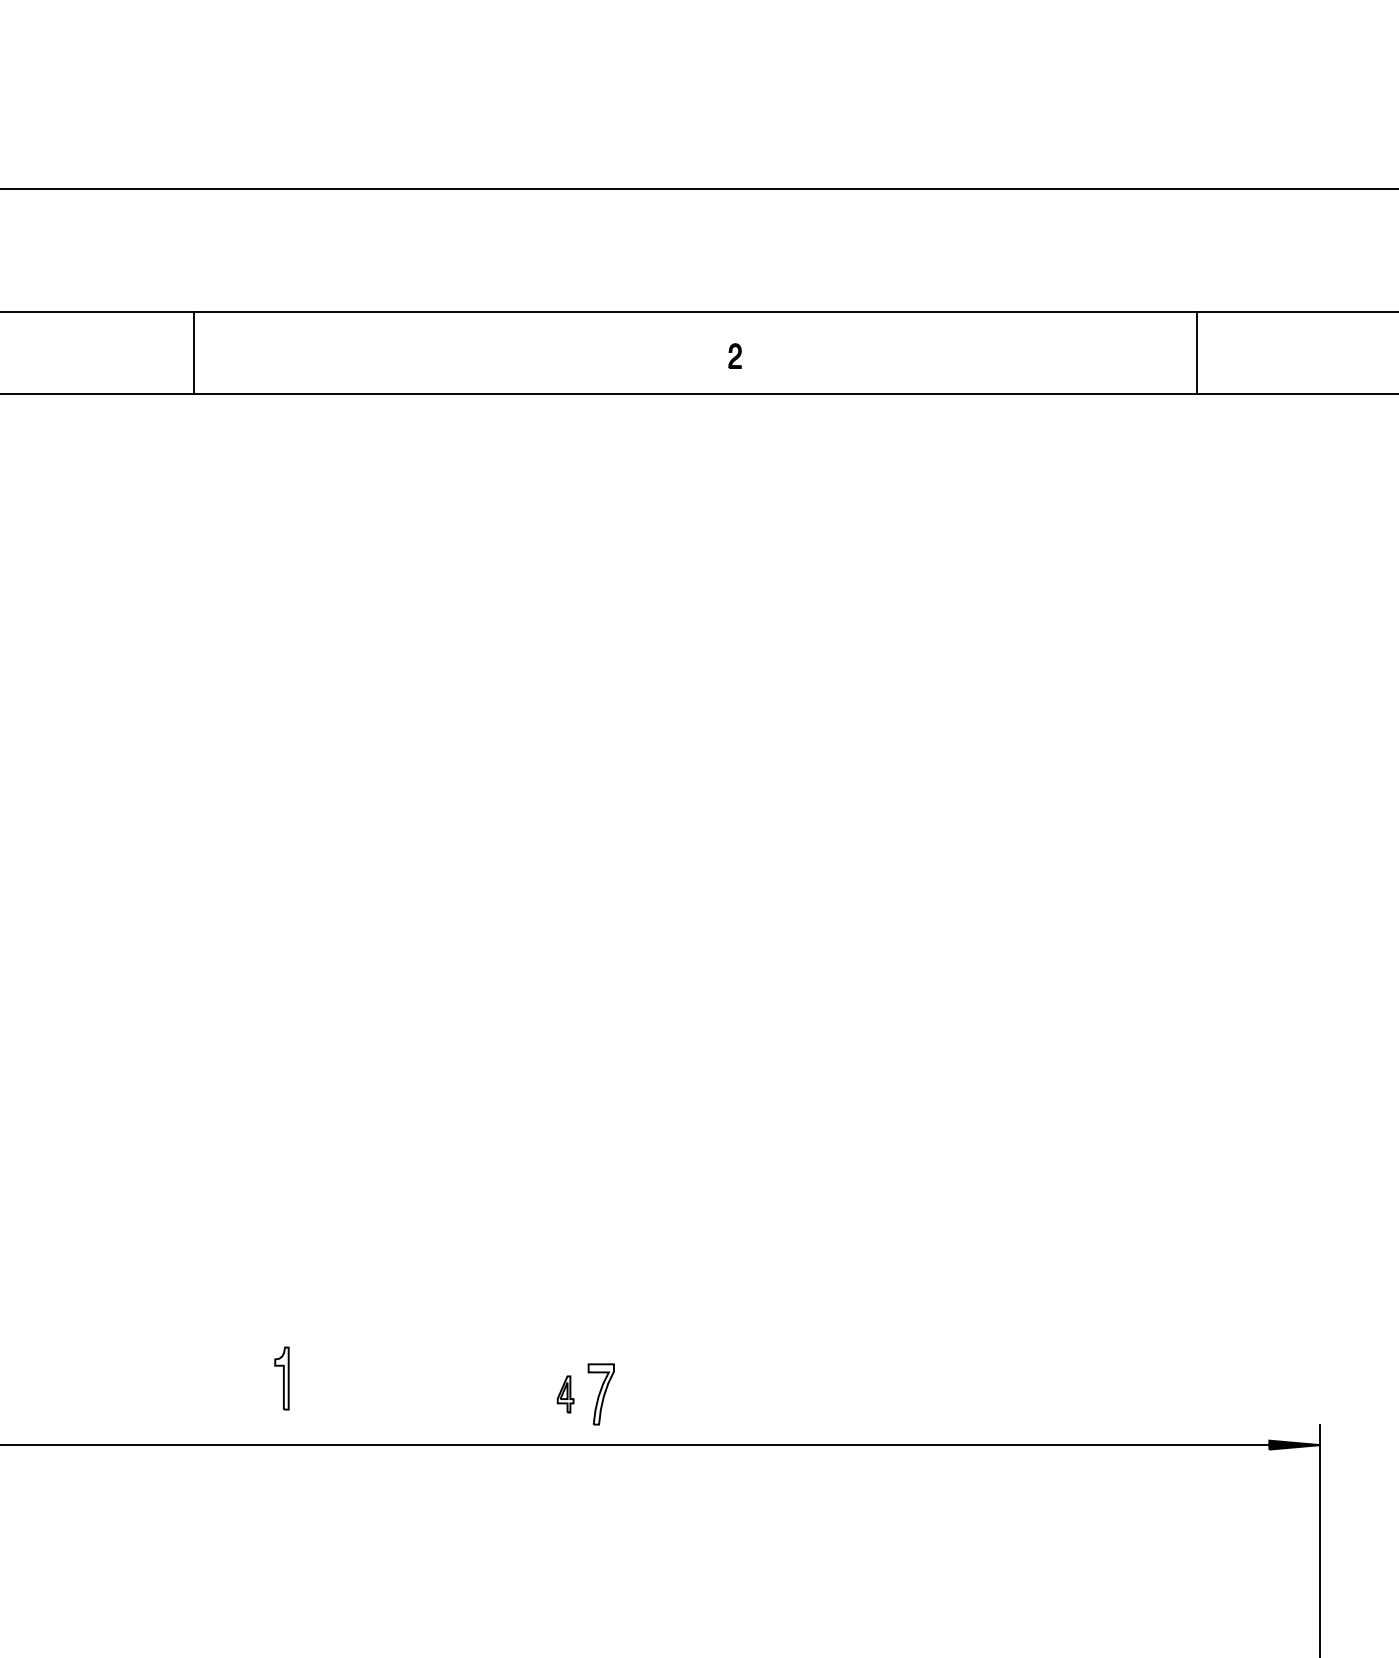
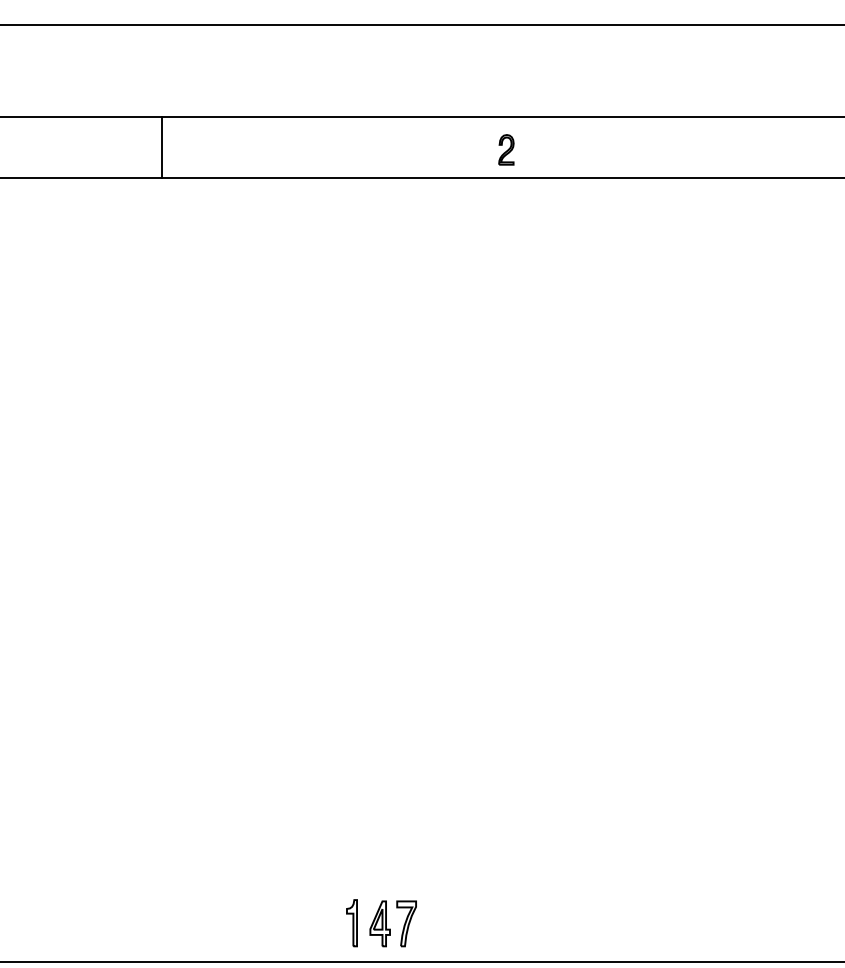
line: (194, 352) -> (162, 147), moved
part: (734, 355) -> (505, 149), size x1.67
part: (281, 1378) -> (351, 923), moved
part: (565, 1394) -> (379, 923), size x1.67

